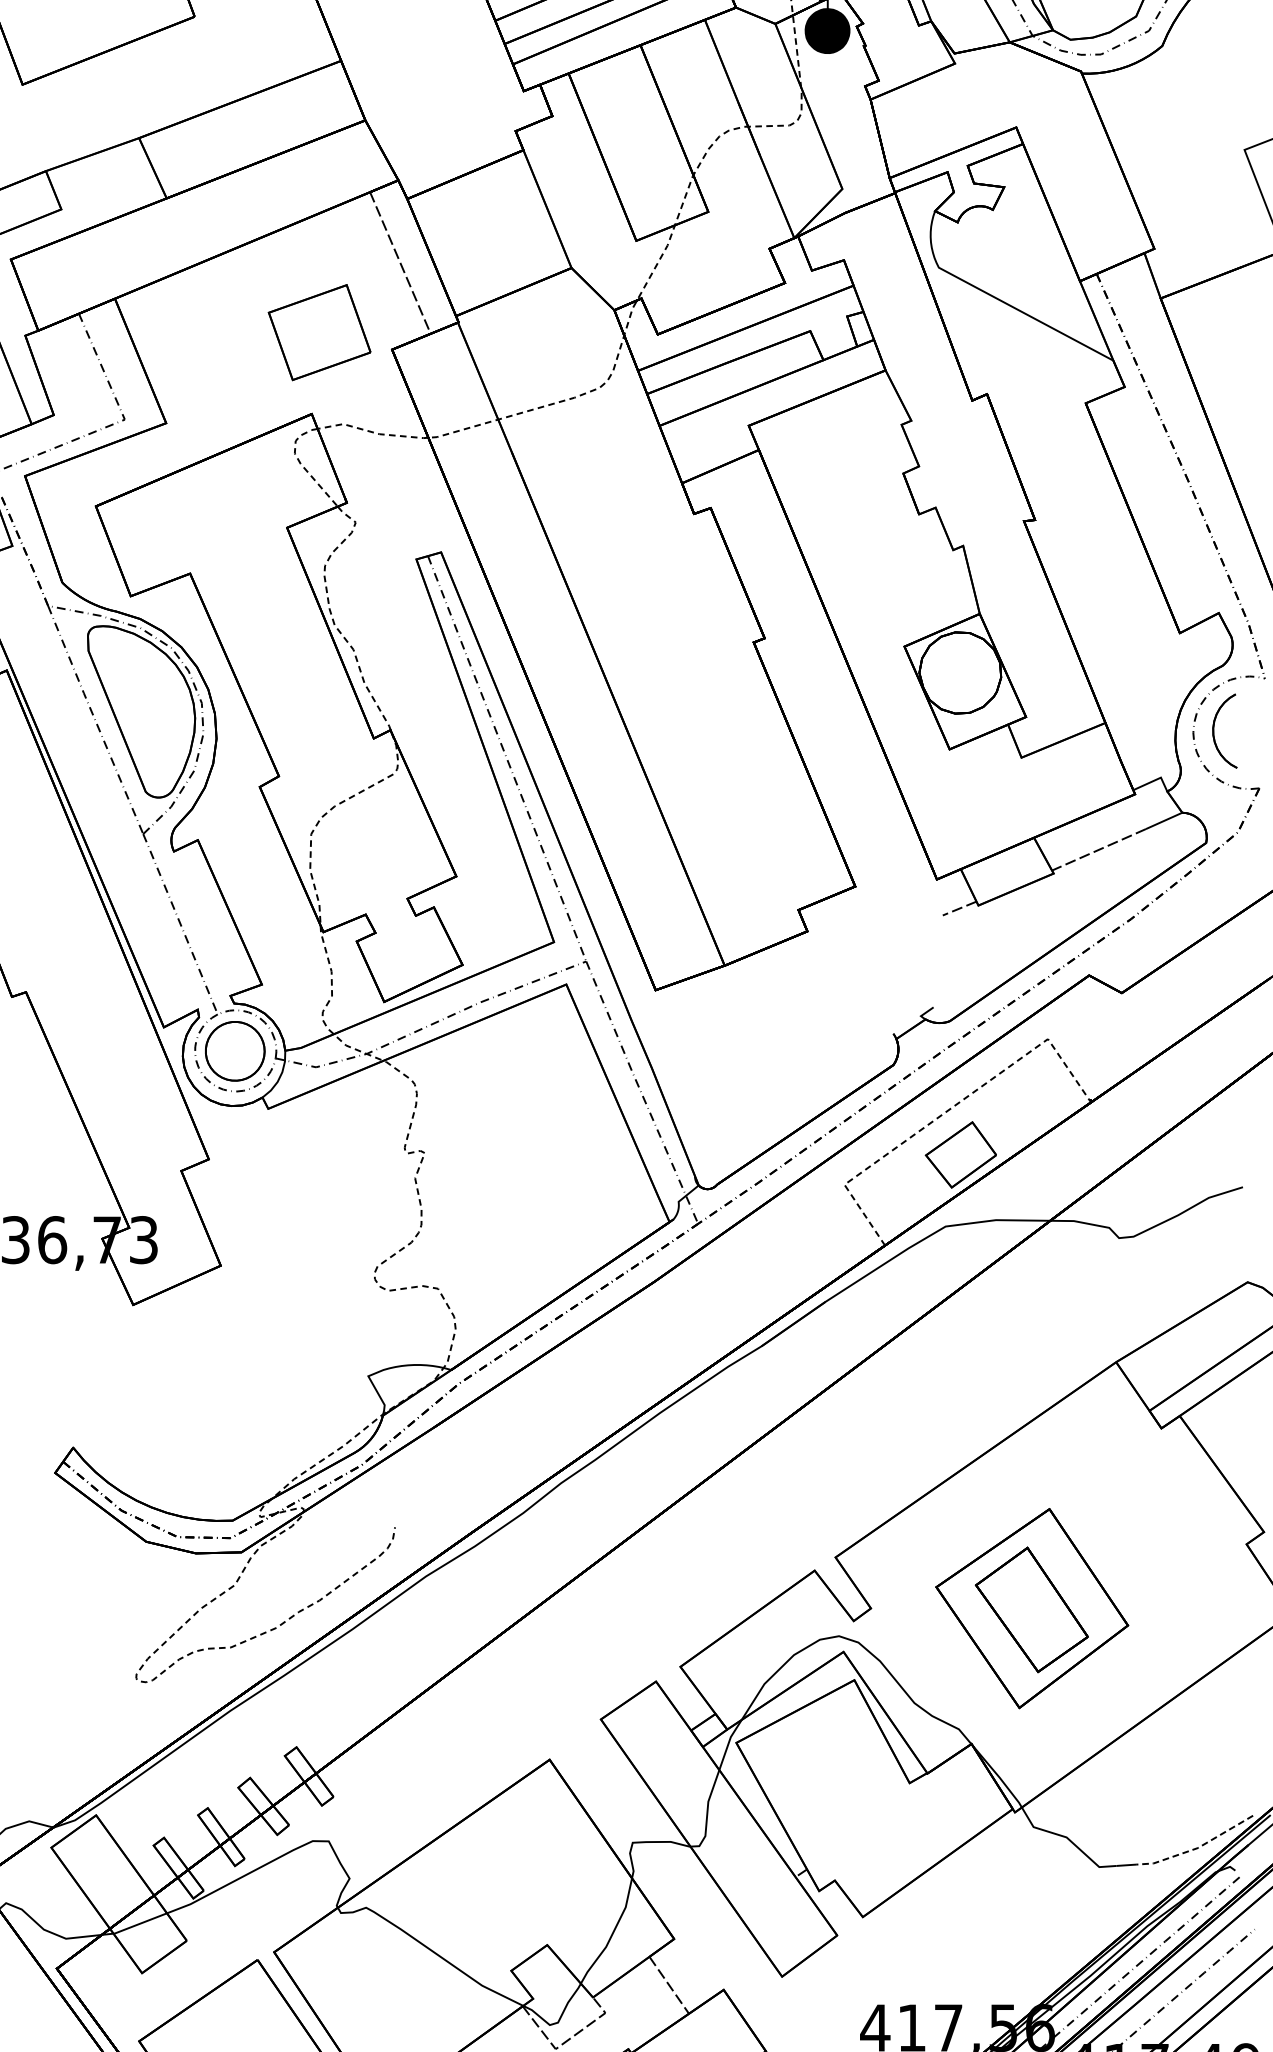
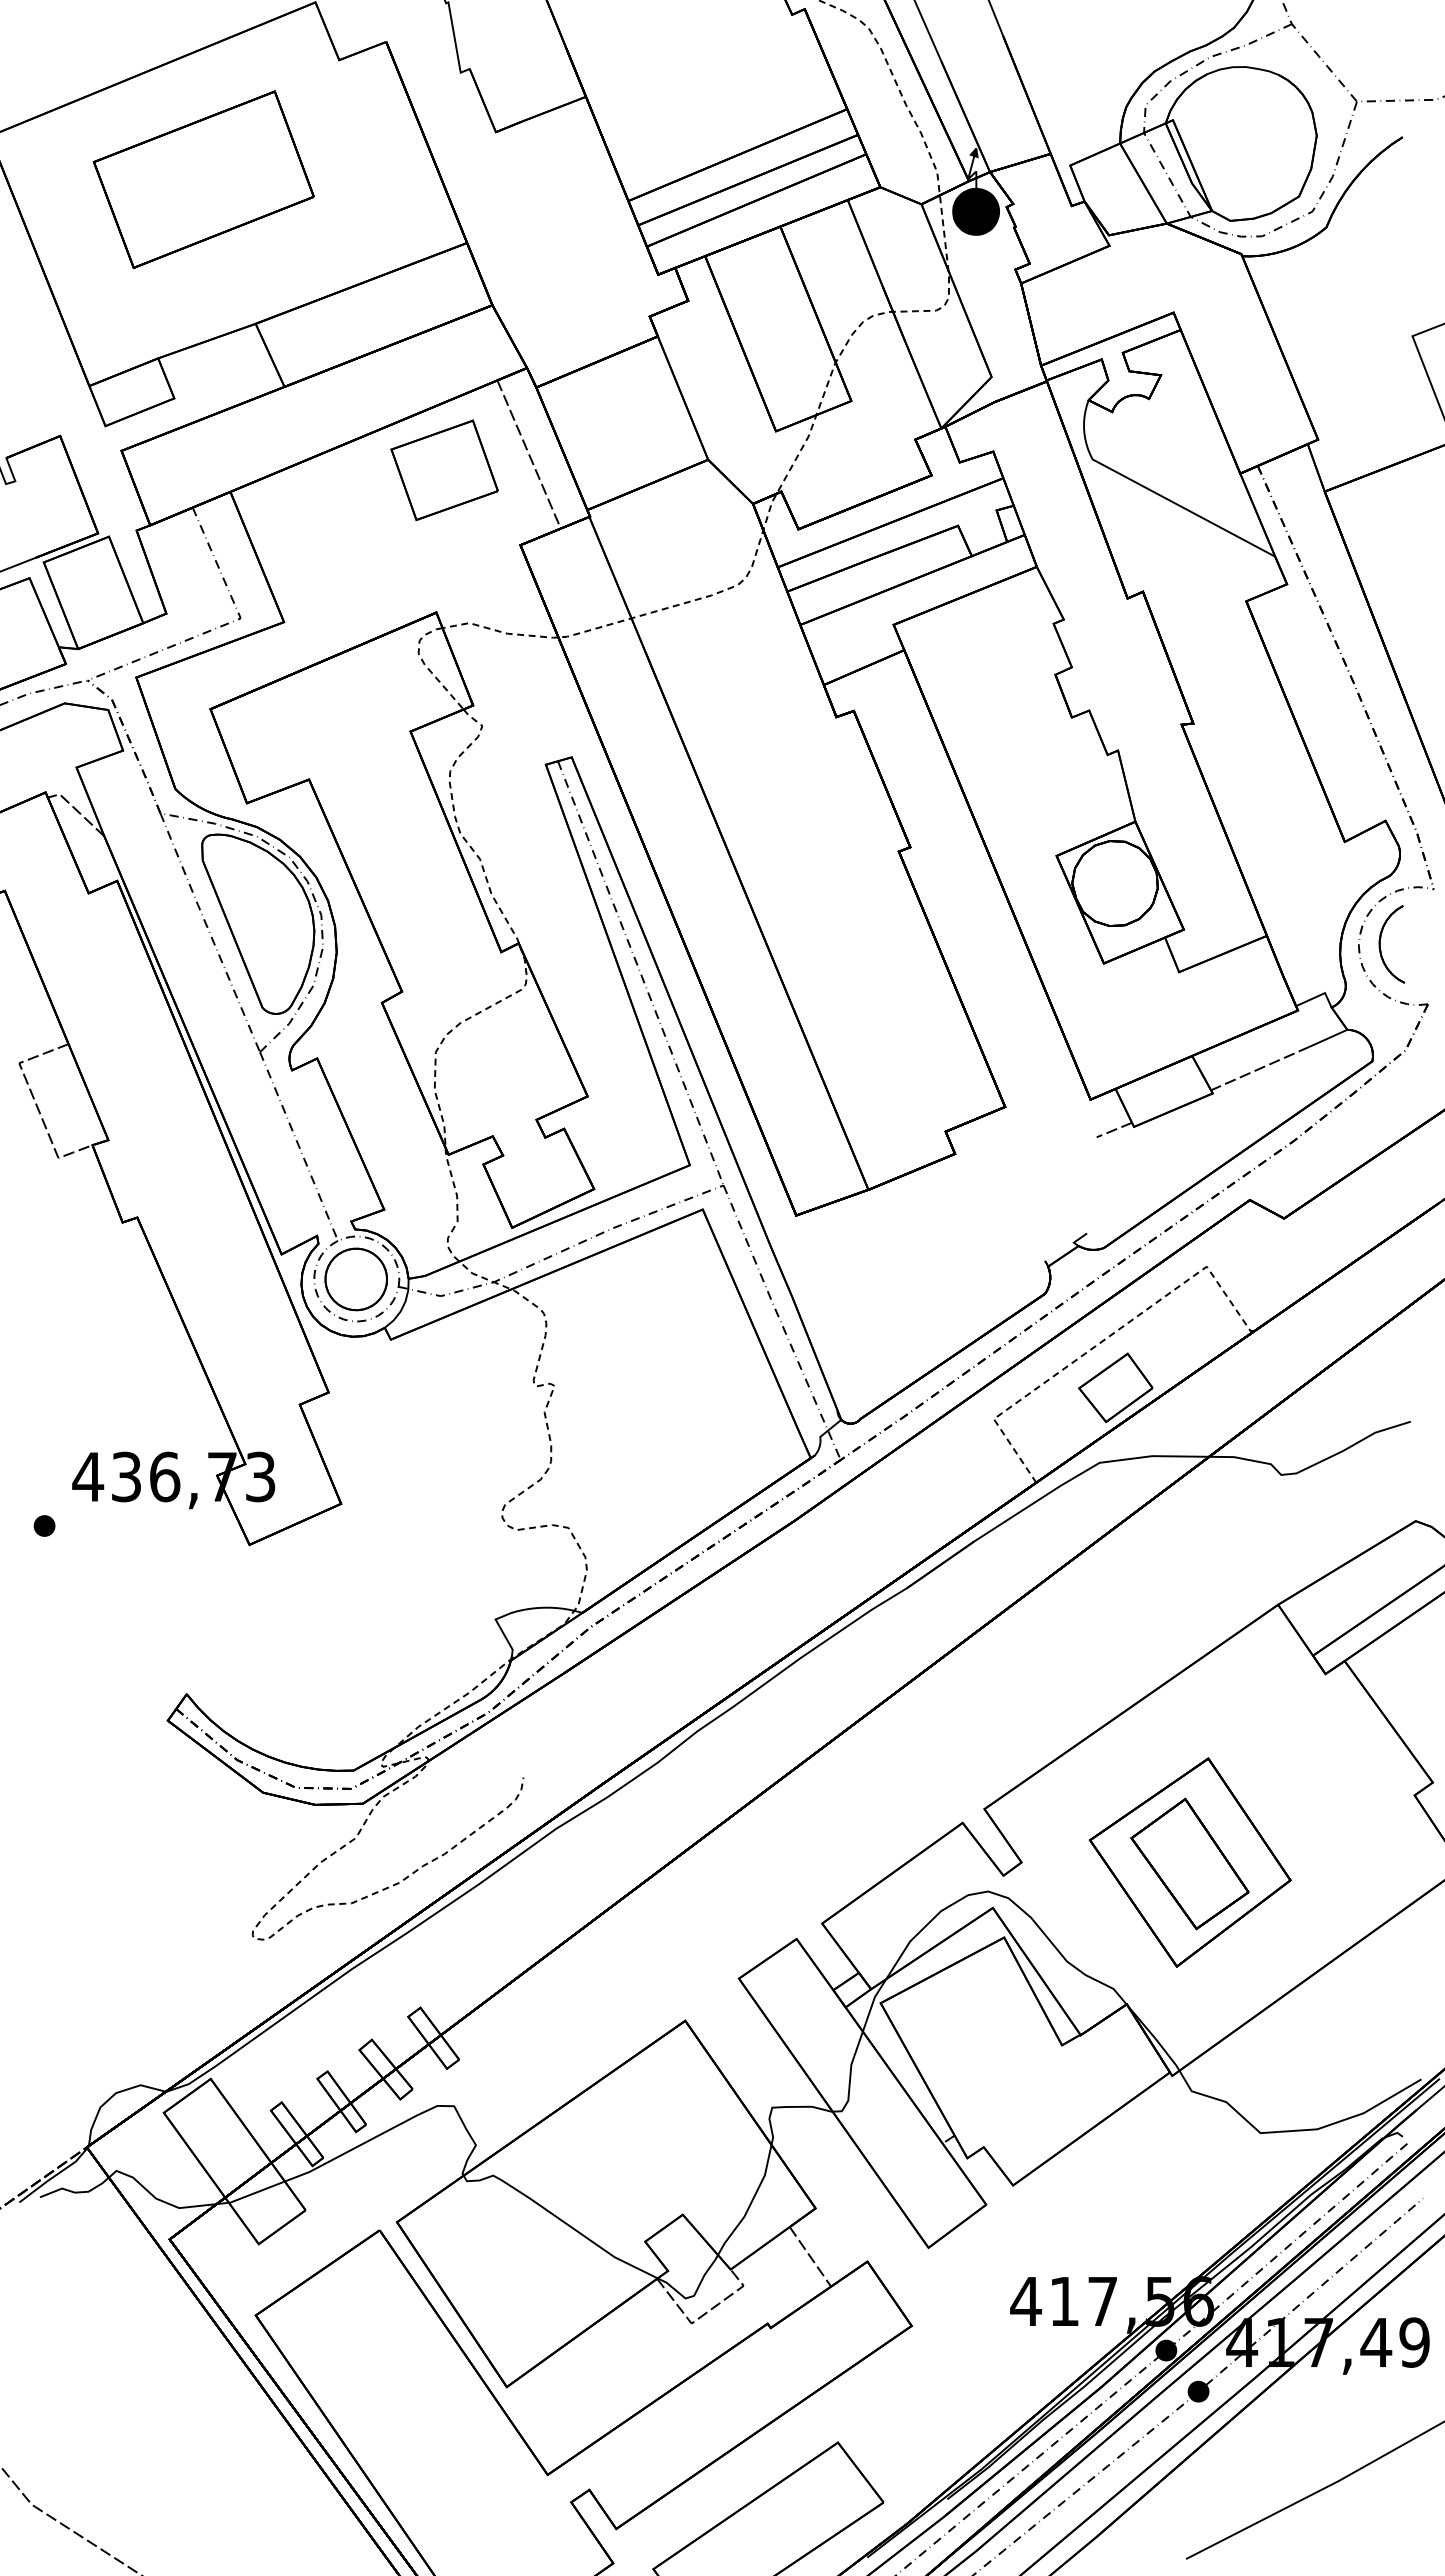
part: (319, 332) -> (444, 470), moved
line: (1196, 1848) -> (1362, 2113), dashed -> solid

